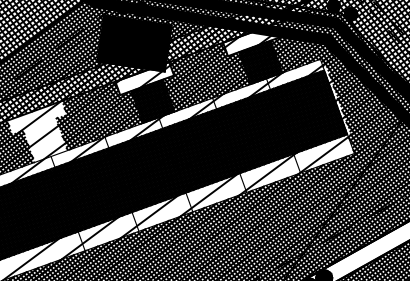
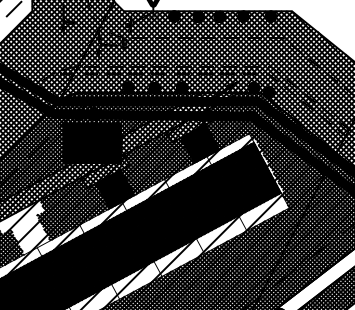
hatch: (252, 40) -> (190, 126), added
hatch: (144, 78) -> (105, 171), added

